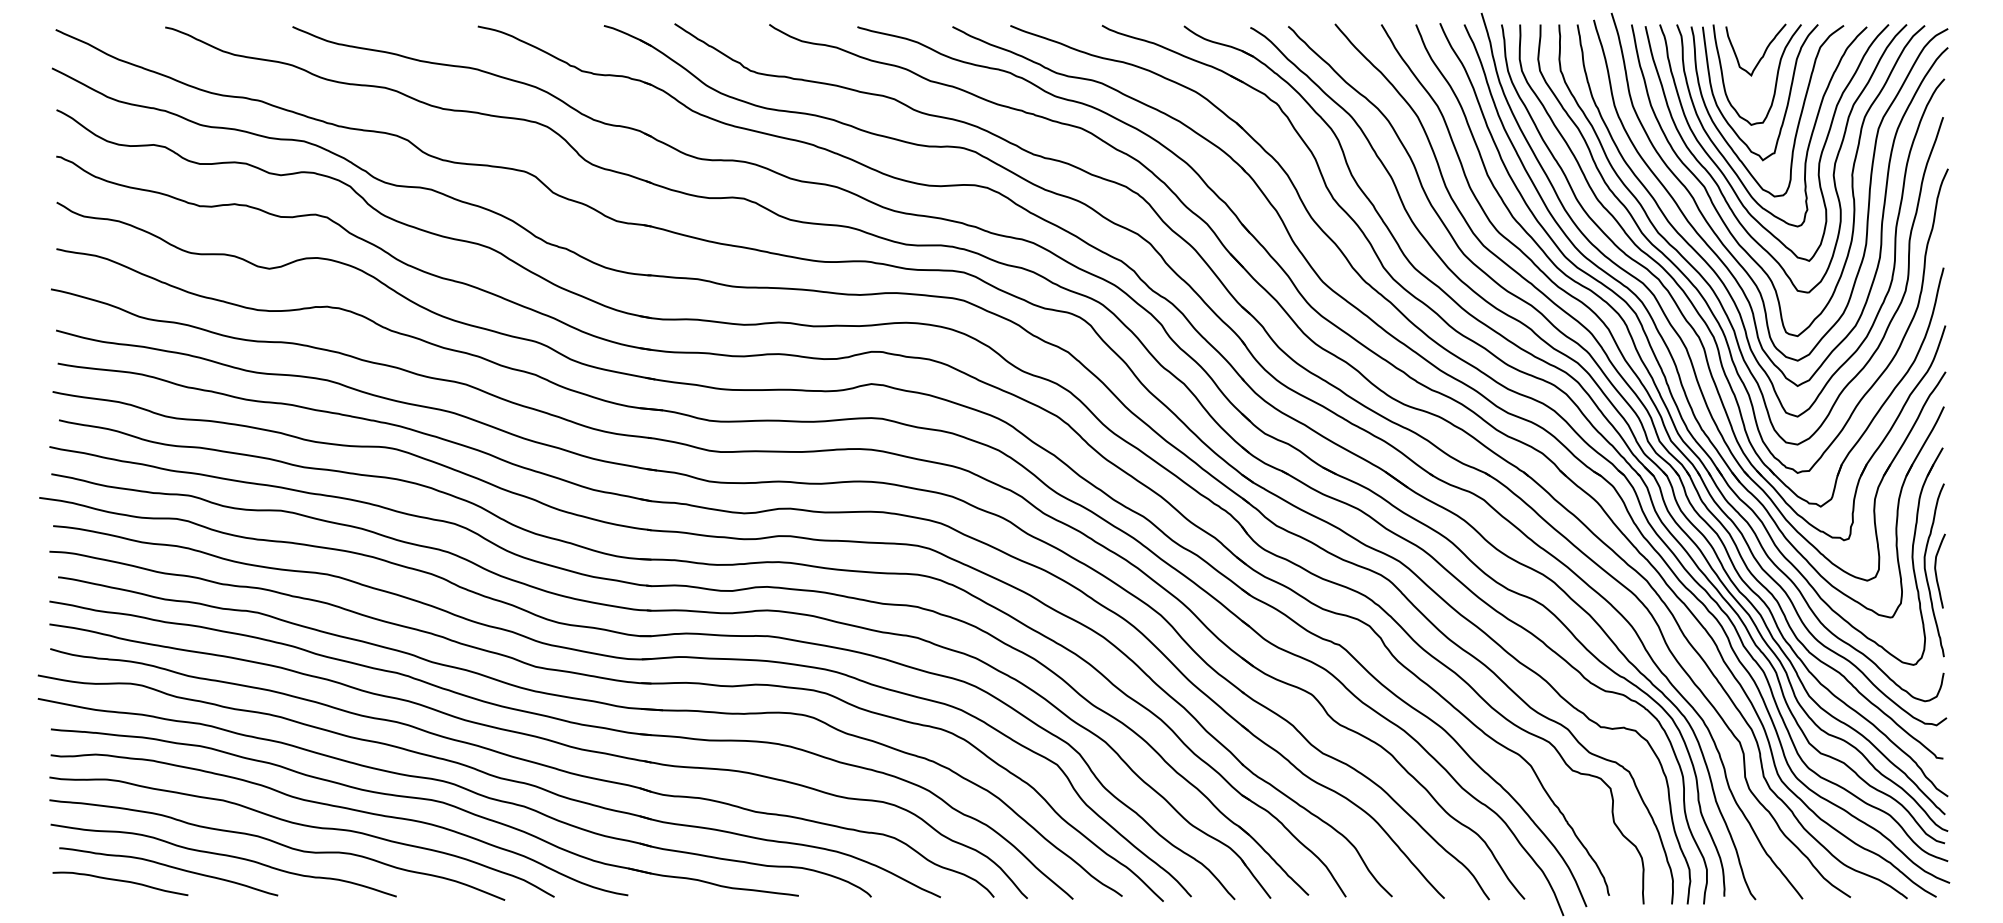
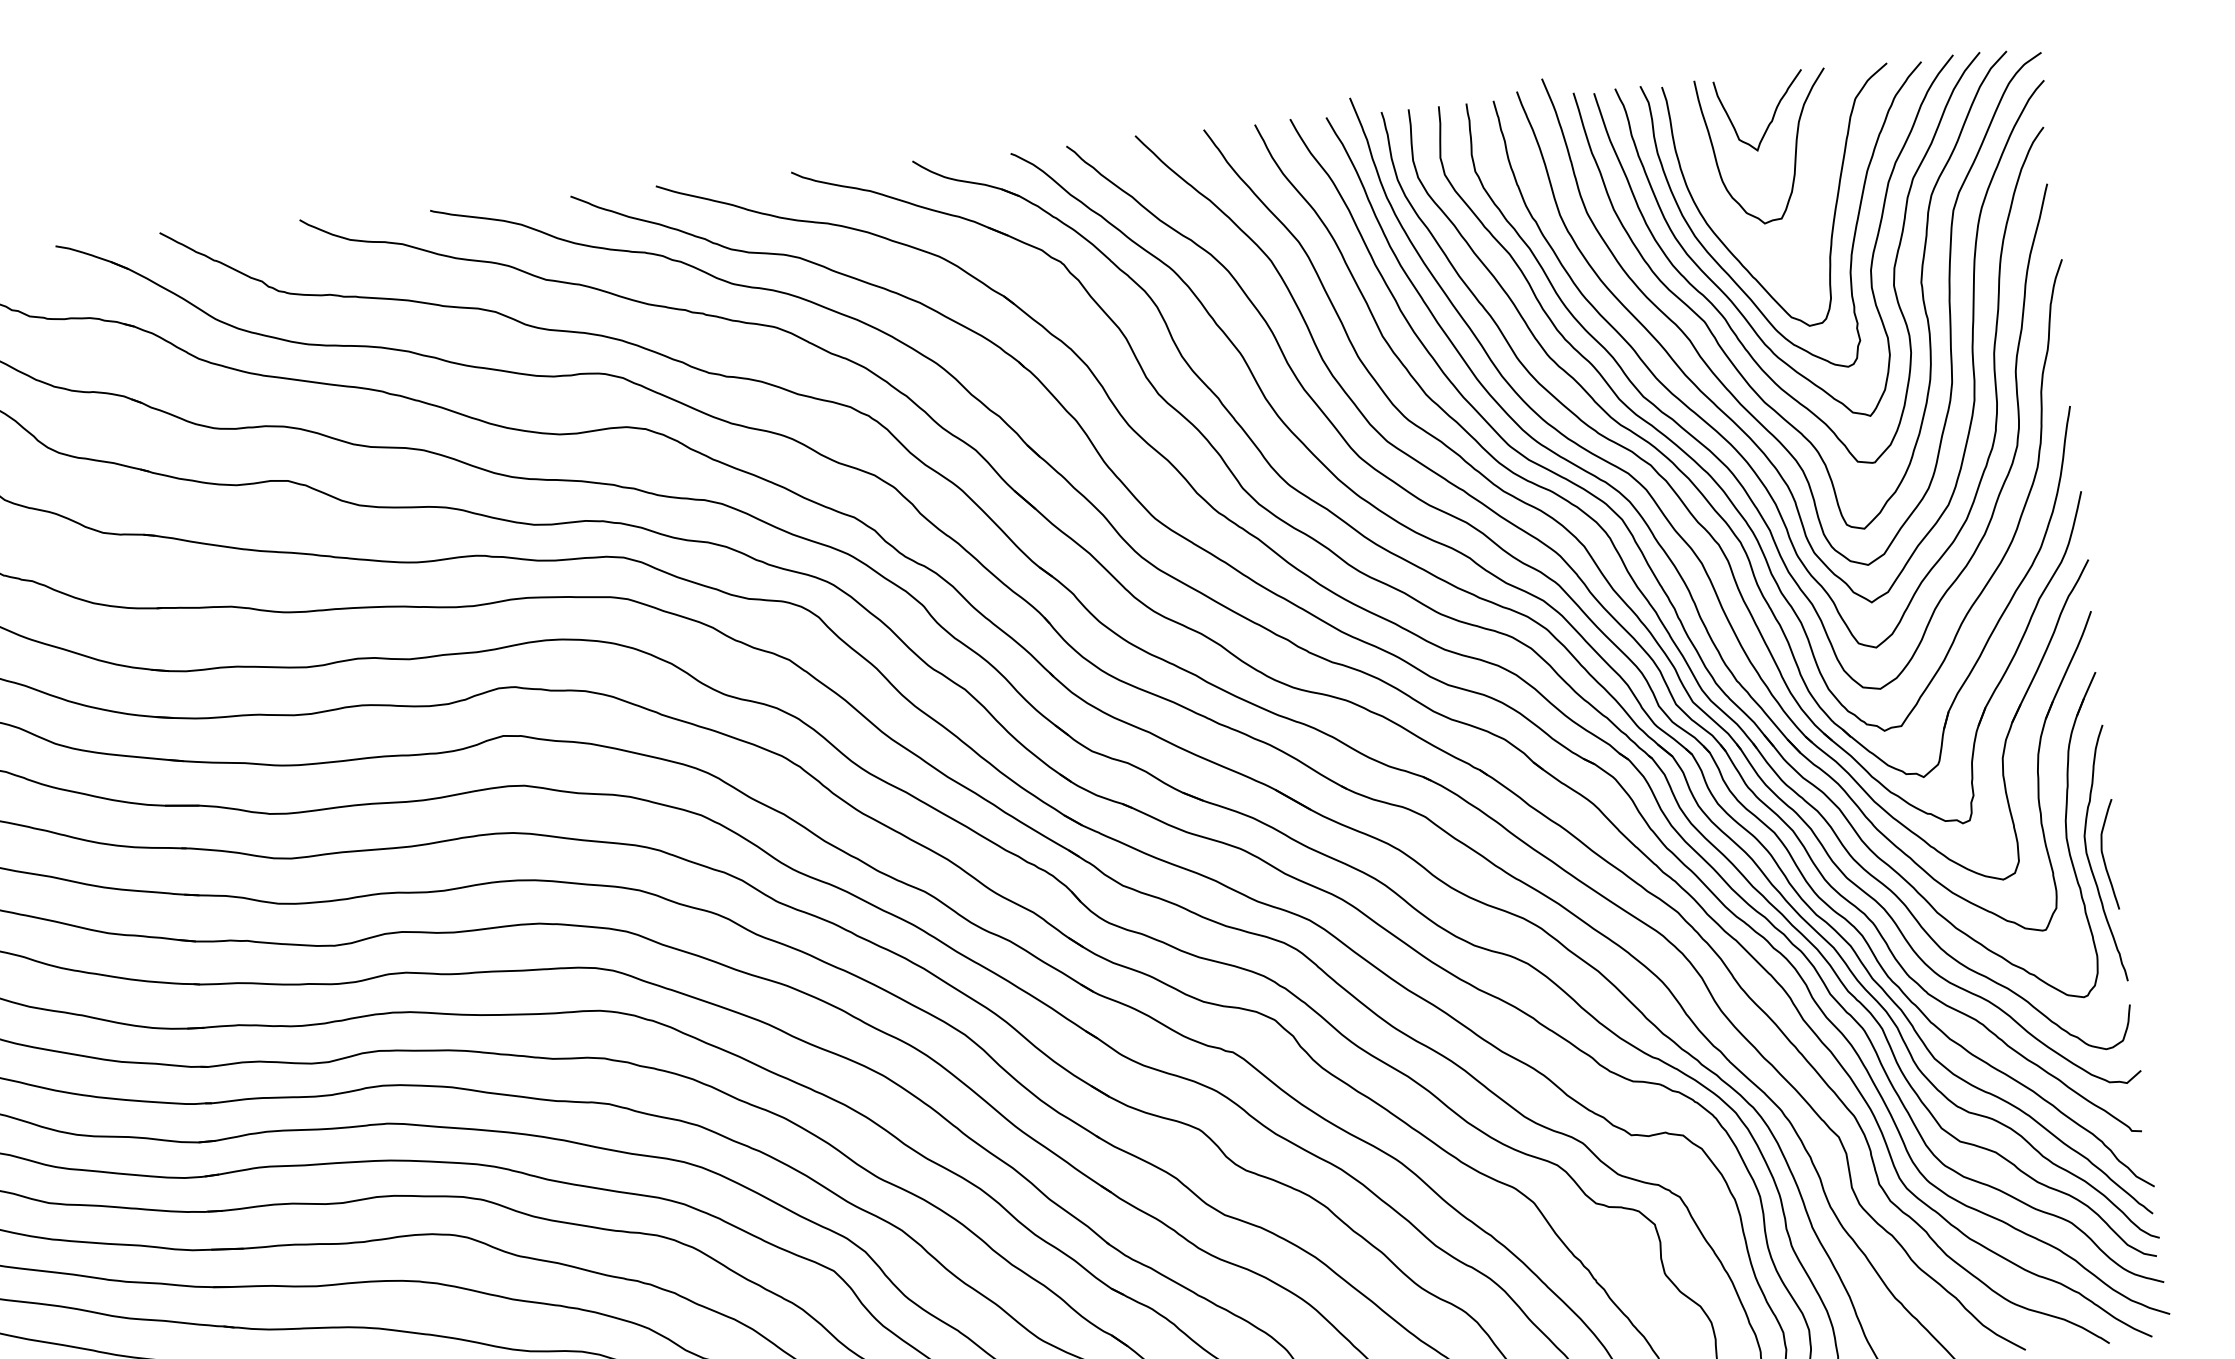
curve: (1787, 99) -> (1814, 180), removed

